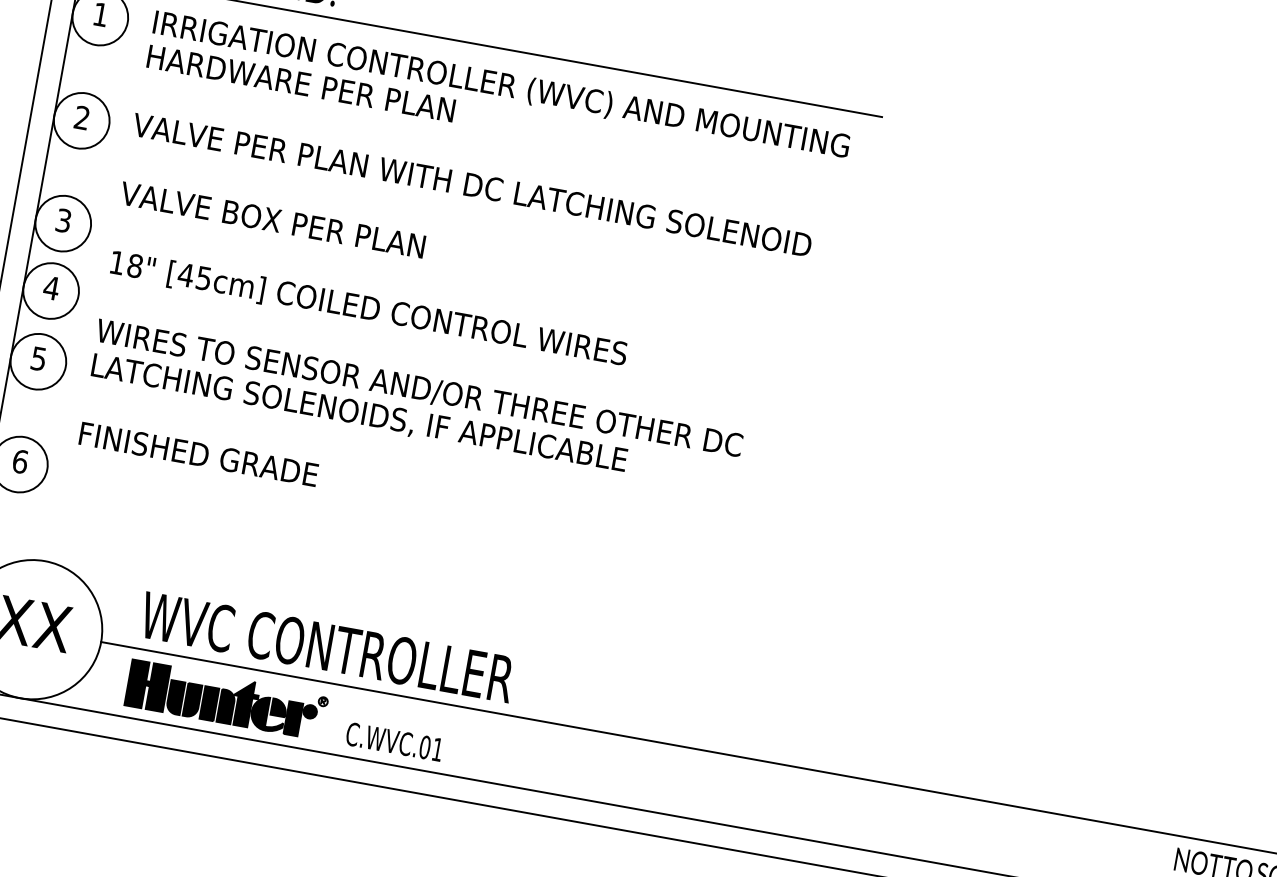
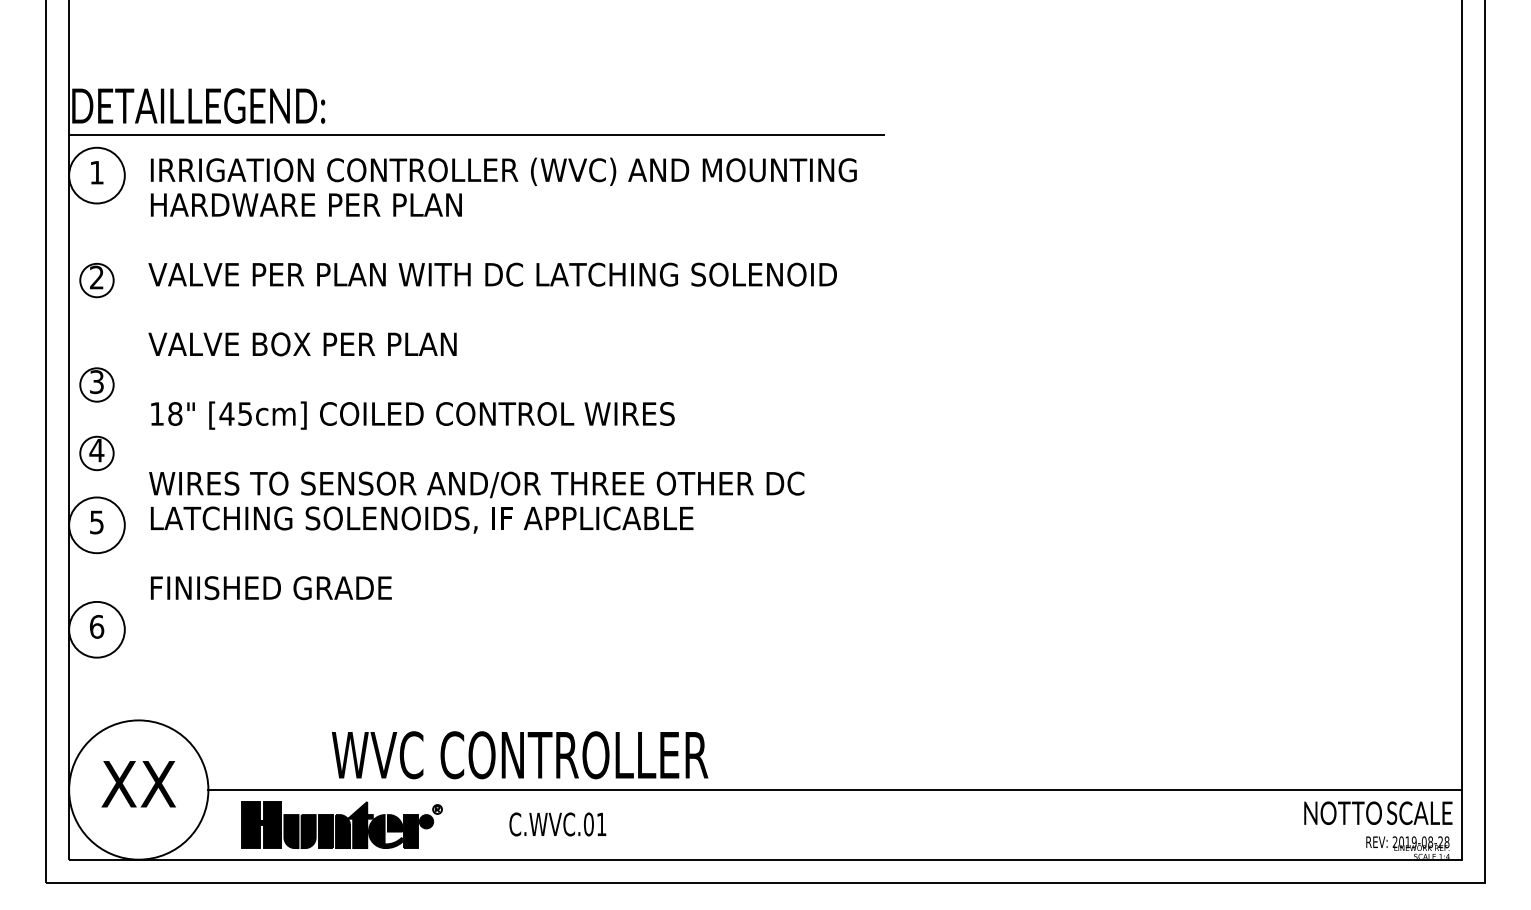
circle: (81, 120) -> (96, 280), size x0.6
circle: (62, 223) -> (96, 384), size x0.6
circle: (50, 290) -> (96, 453), size x0.6
text: (327, 647) -> (520, 755), moved
text: (394, 741) -> (557, 824), moved

